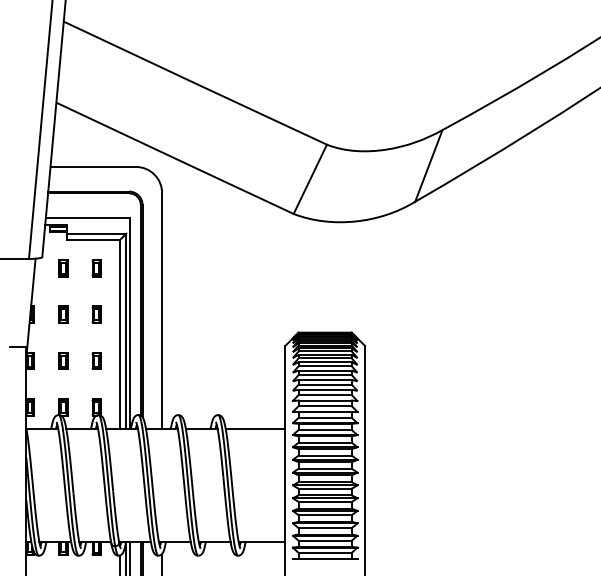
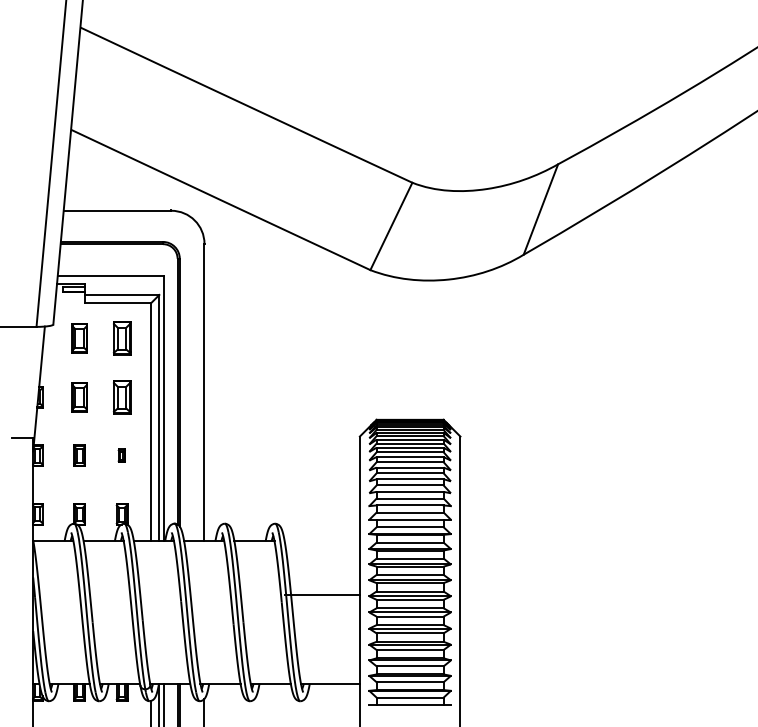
part: (63, 268) -> (80, 338), size x1.4
part: (96, 268) -> (121, 338), size x1.6
part: (63, 314) -> (80, 396), size x1.4
part: (96, 314) -> (121, 396), size x1.6
part: (96, 360) -> (121, 454), size x0.6
line: (255, 428) -> (322, 594), moved

